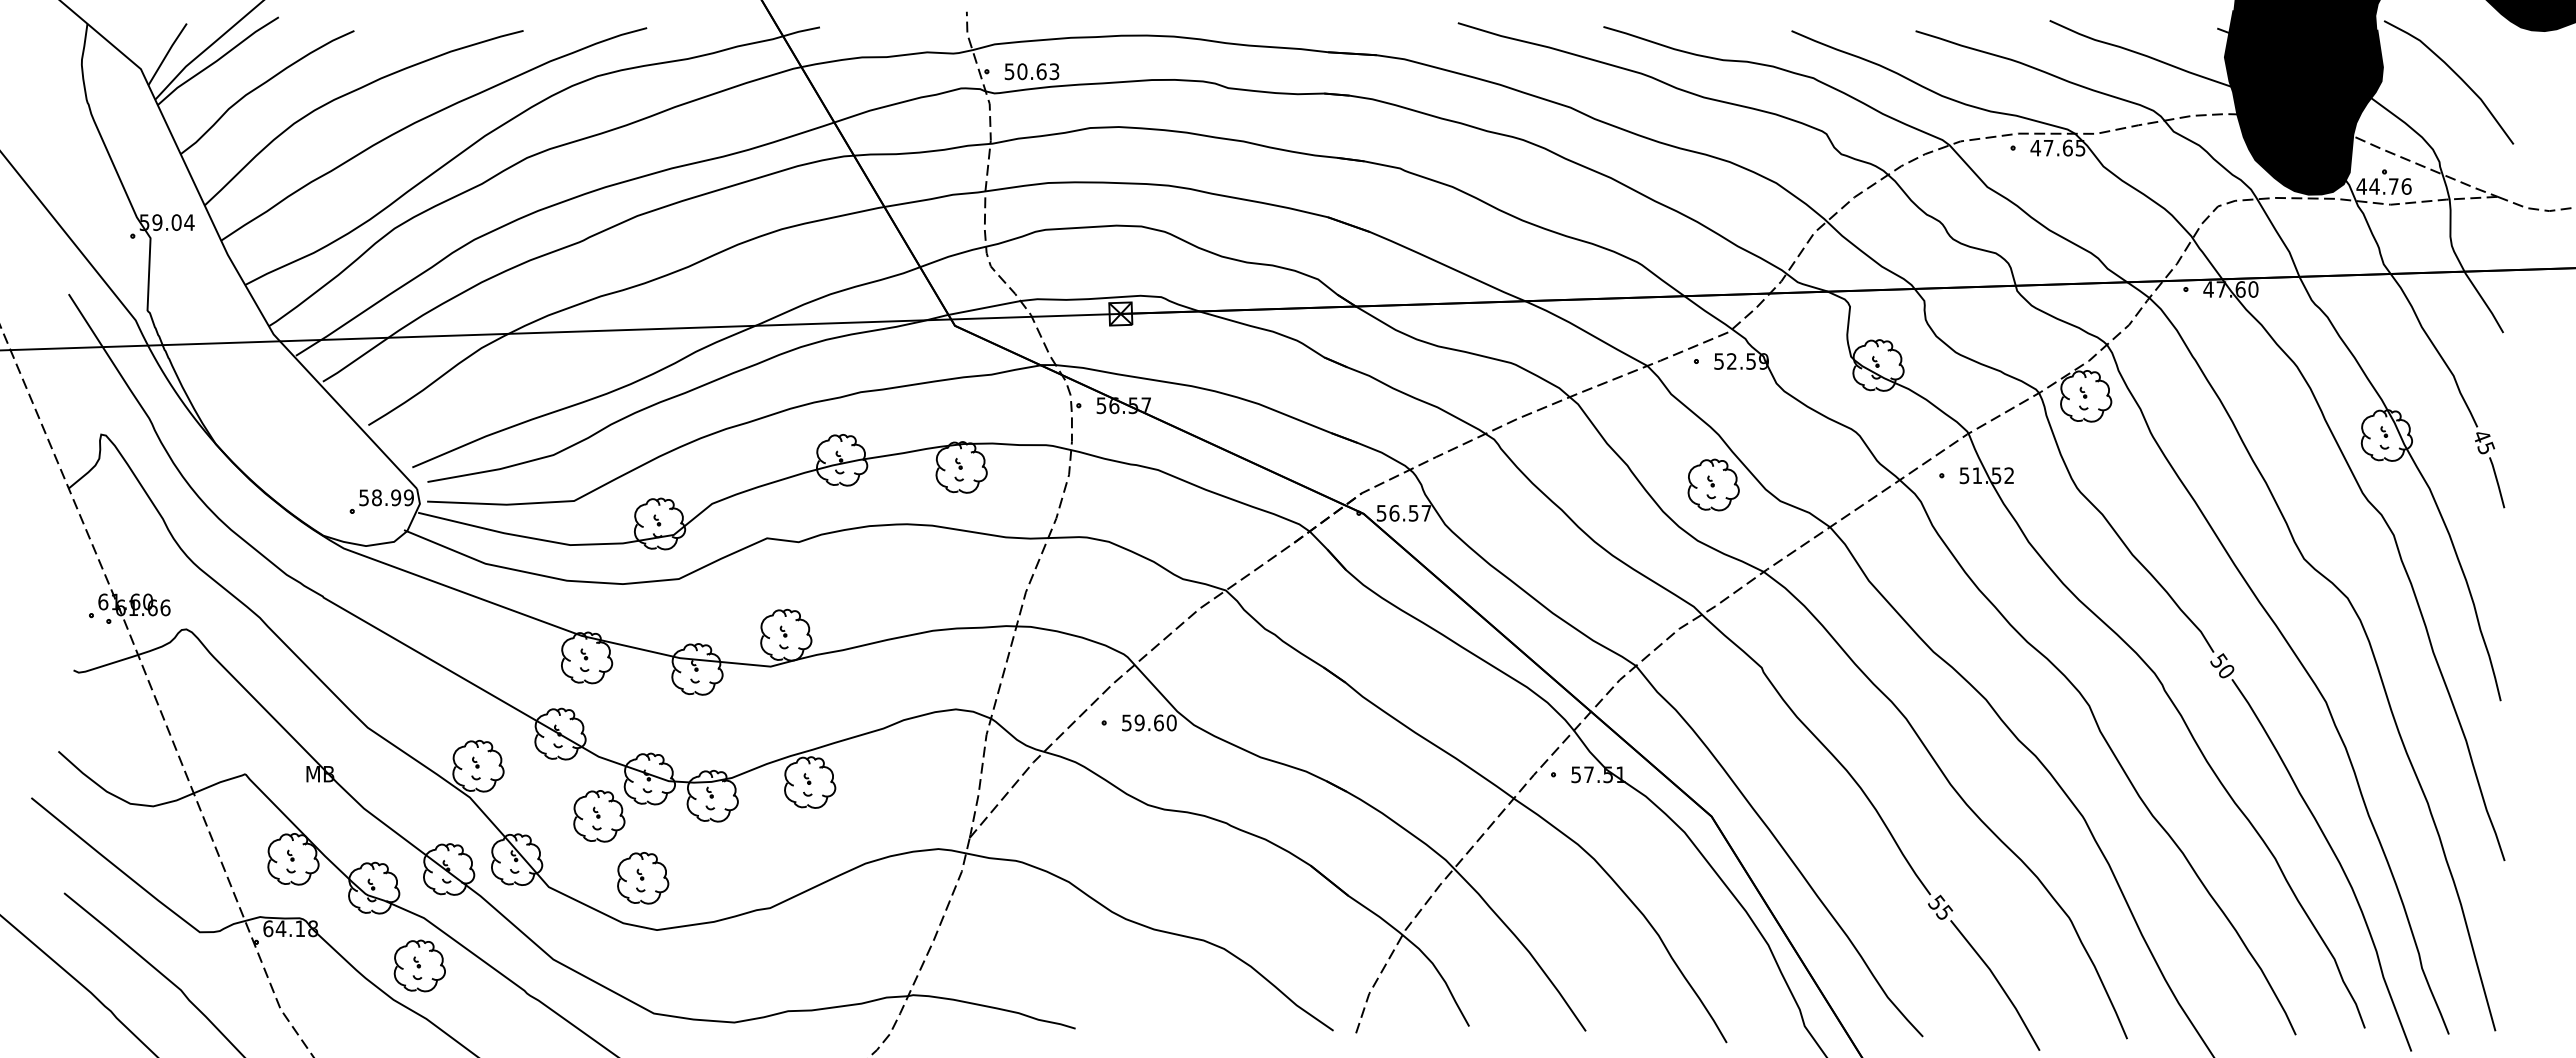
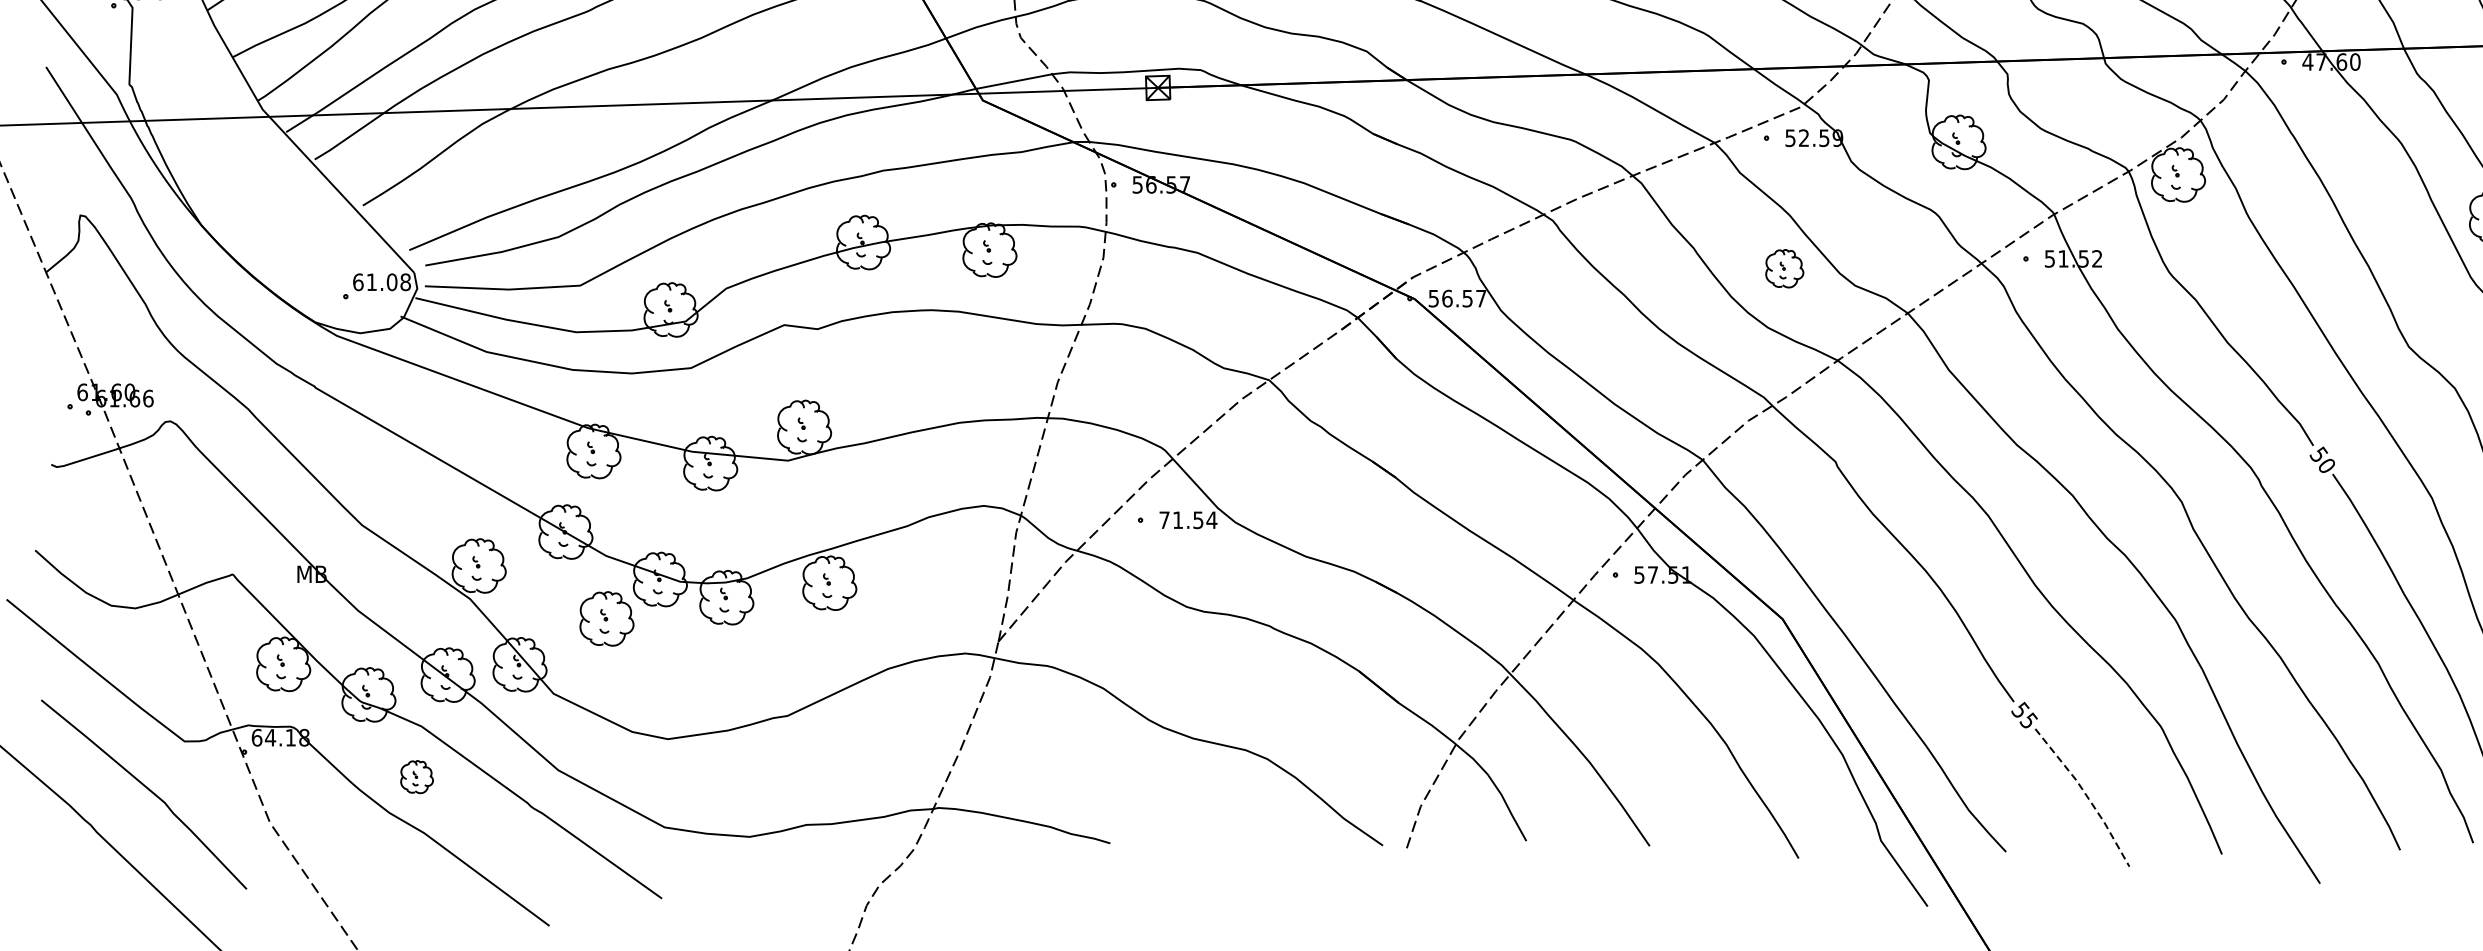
part: (1713, 484) -> (1784, 268), size x0.7
text: (386, 497) -> (381, 281), 58.99 -> 61.08
text: (1149, 722) -> (1188, 519), 59.60 -> 71.54
part: (643, 878) -> (653, 684), removed
part: (419, 965) -> (416, 776), size x0.6
line: (1999, 983) -> (2086, 795), solid -> dashed

